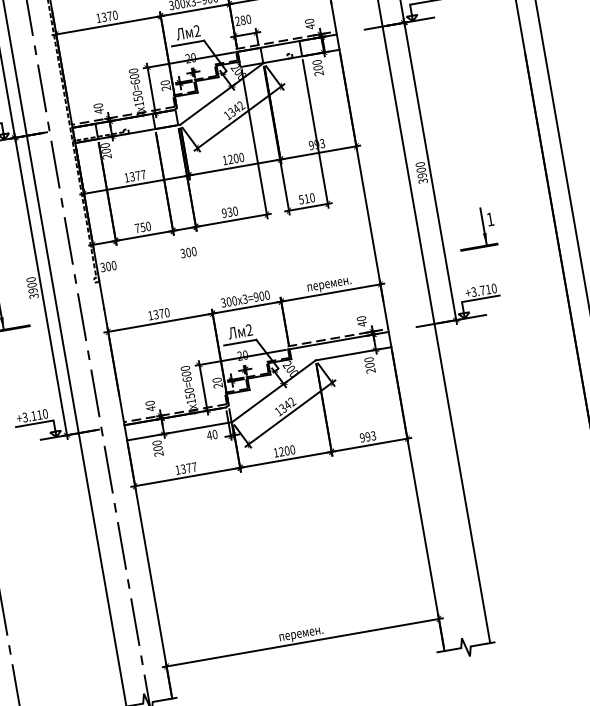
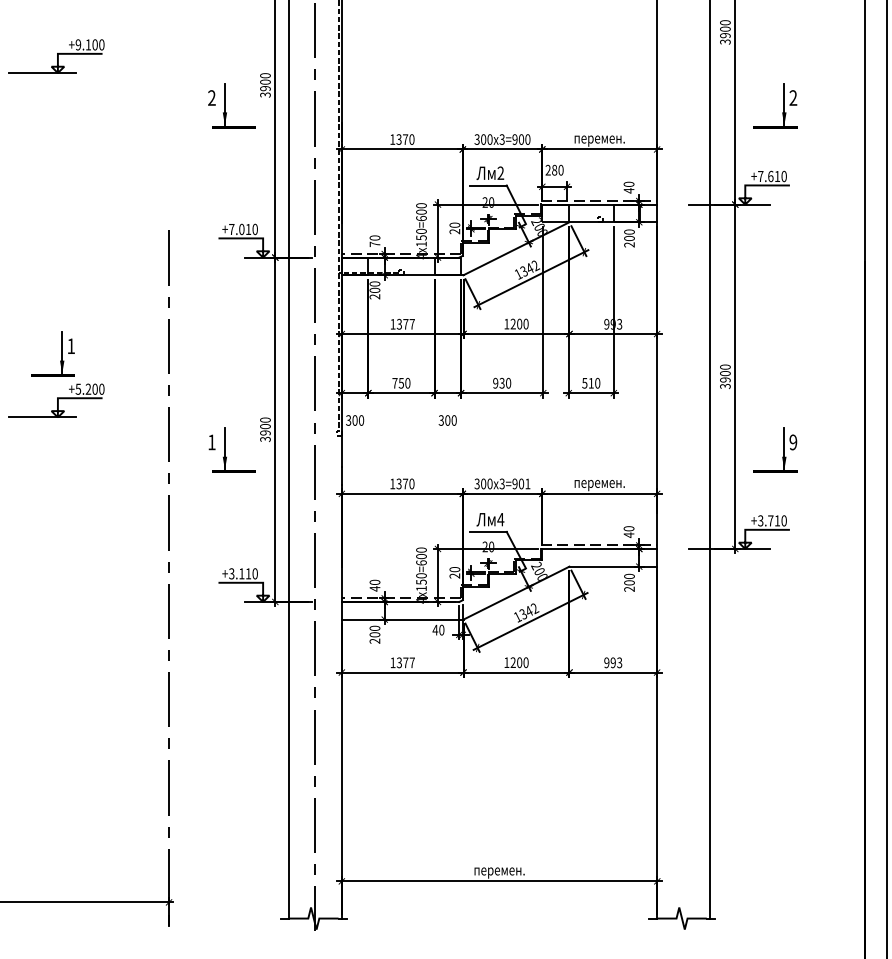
text: (98, 111) -> (374, 244), 40 -> 70
text: (490, 219) -> (793, 442), 1 -> 9
text: (266, 294) -> (527, 483), 300x3=900 -> 300x3=901
text: (249, 330) -> (500, 519), 2 -> 4

